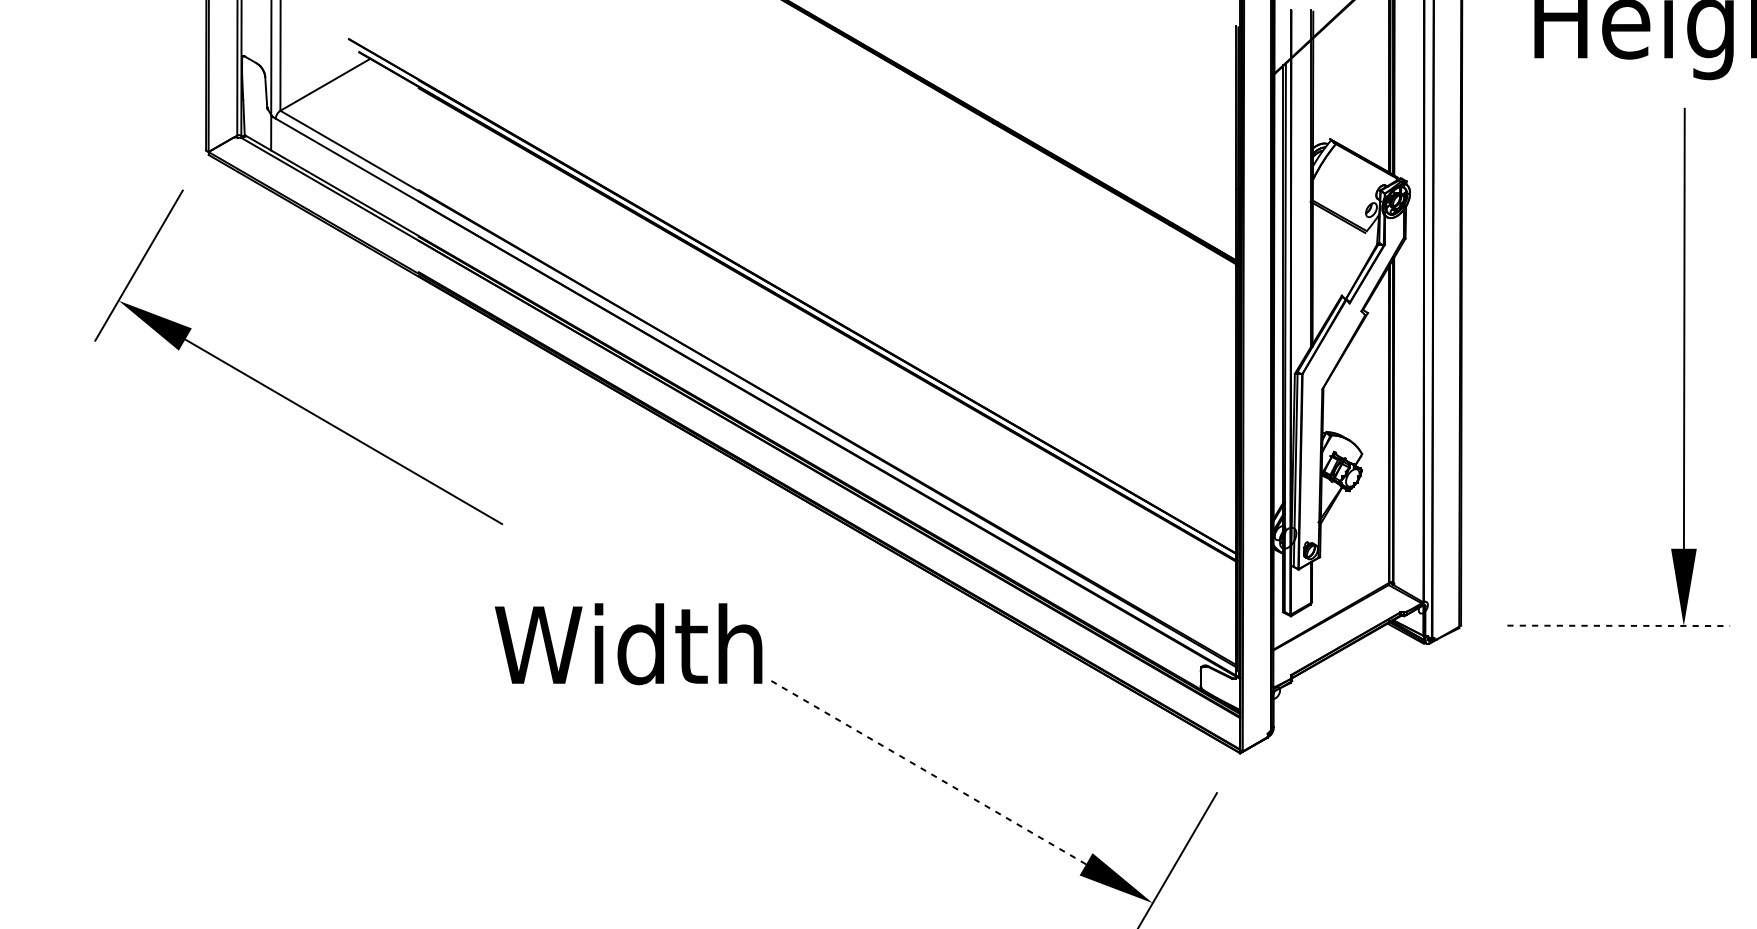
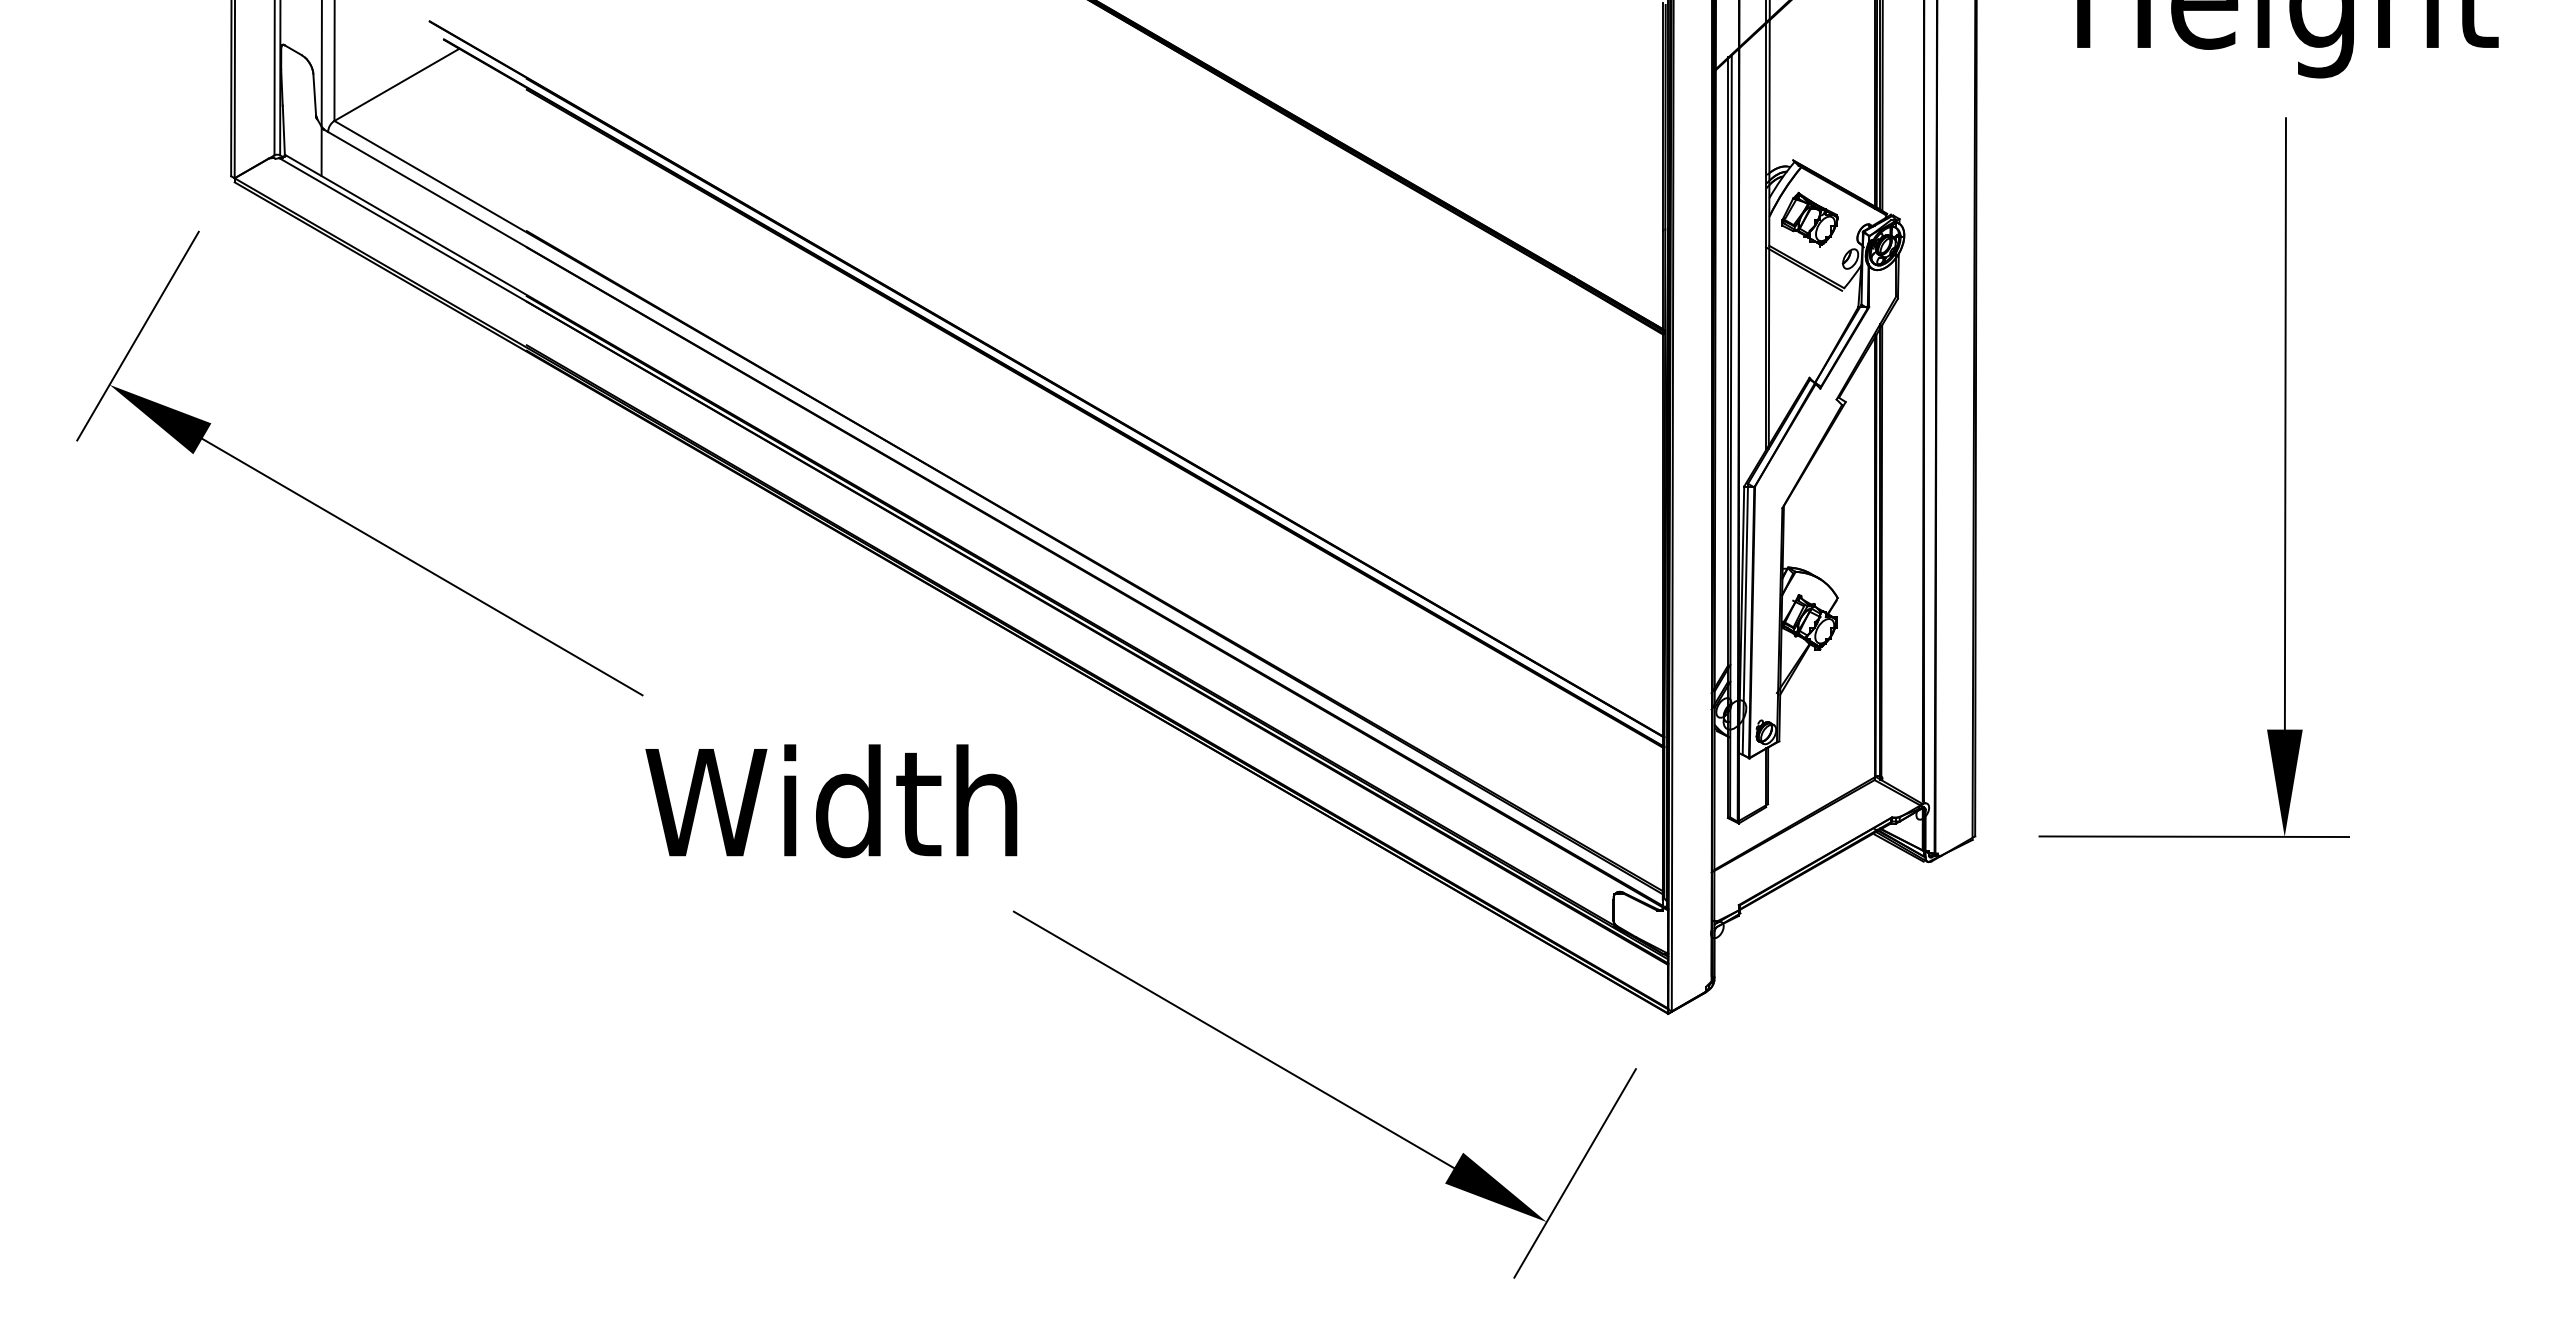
part: (1341, 181) -> (1809, 219), added
line: (1618, 625) -> (2194, 836), dashed -> solid
text: (628, 644) -> (831, 801), moved
line: (928, 771) -> (1234, 1039), dashed -> solid

